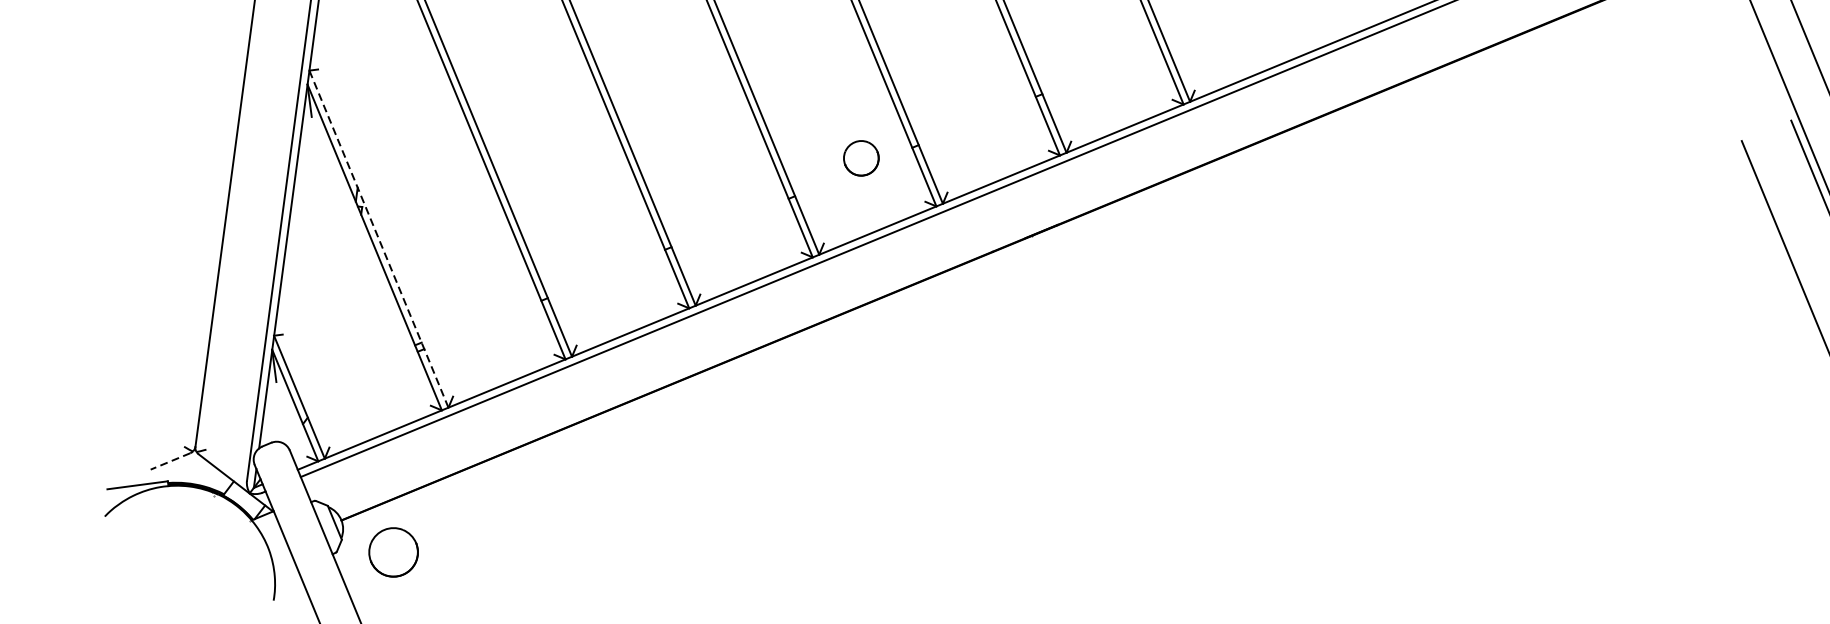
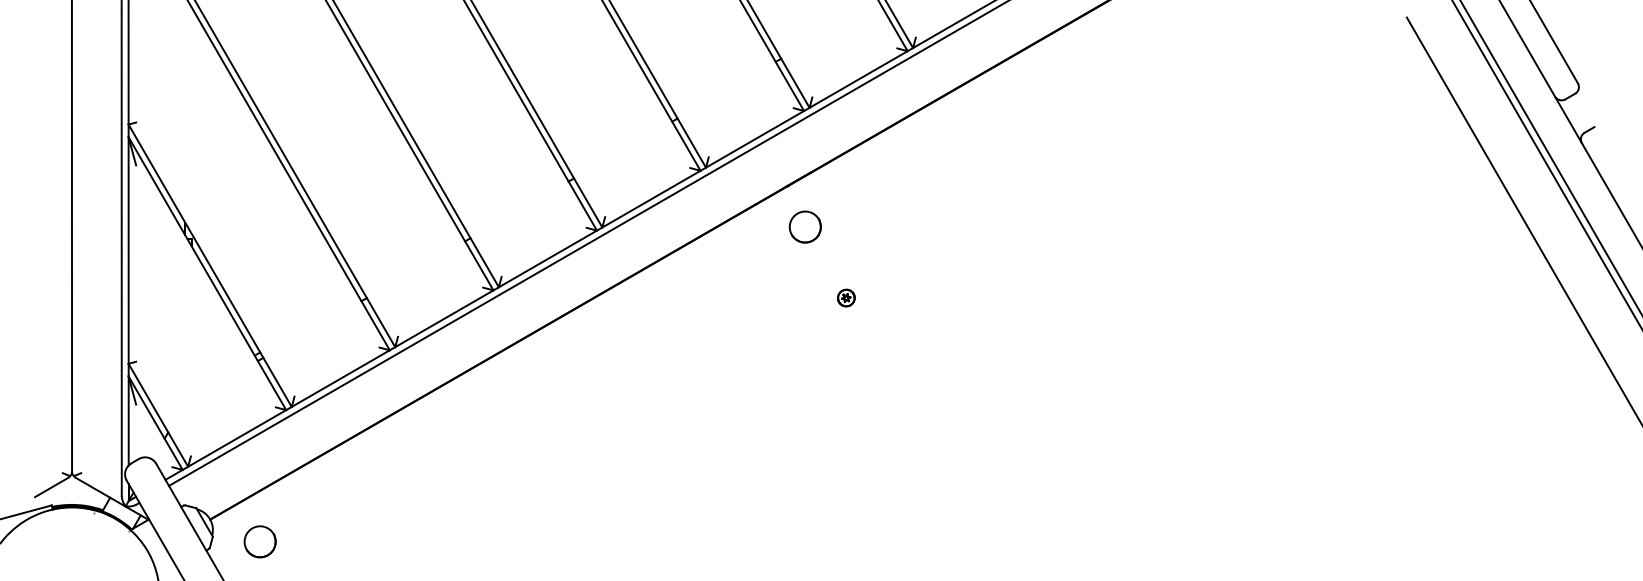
part: (860, 157) -> (804, 226), moved
line: (378, 238) -> (209, 265), dashed -> solid
part: (1079, 368) -> (846, 297), added
line: (170, 461) -> (51, 487), dashed -> solid
part: (392, 552) -> (259, 541), size x0.71

